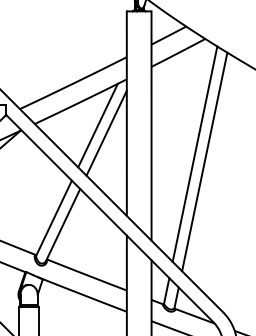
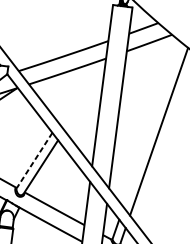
line: (97, 125) -> (78, 91), removed
line: (106, 132) -> (84, 98), removed
line: (194, 153) -> (151, 123), removed
line: (53, 218) -> (34, 160), solid -> dashed

